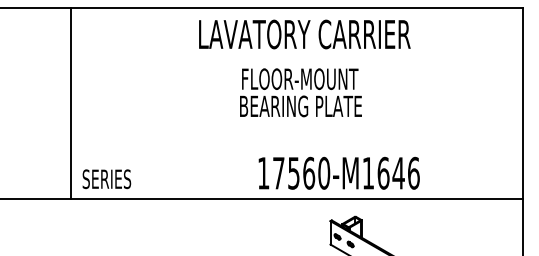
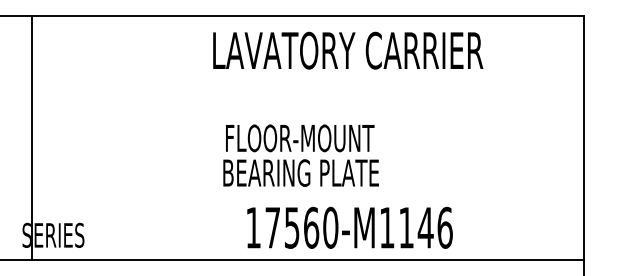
text: (304, 34) -> (347, 50), moved
text: (300, 92) -> (300, 155), moved
line: (71, 102) -> (32, 137), moved
text: (383, 172) -> (406, 226), 17560-M1646 -> 17560-M1146

